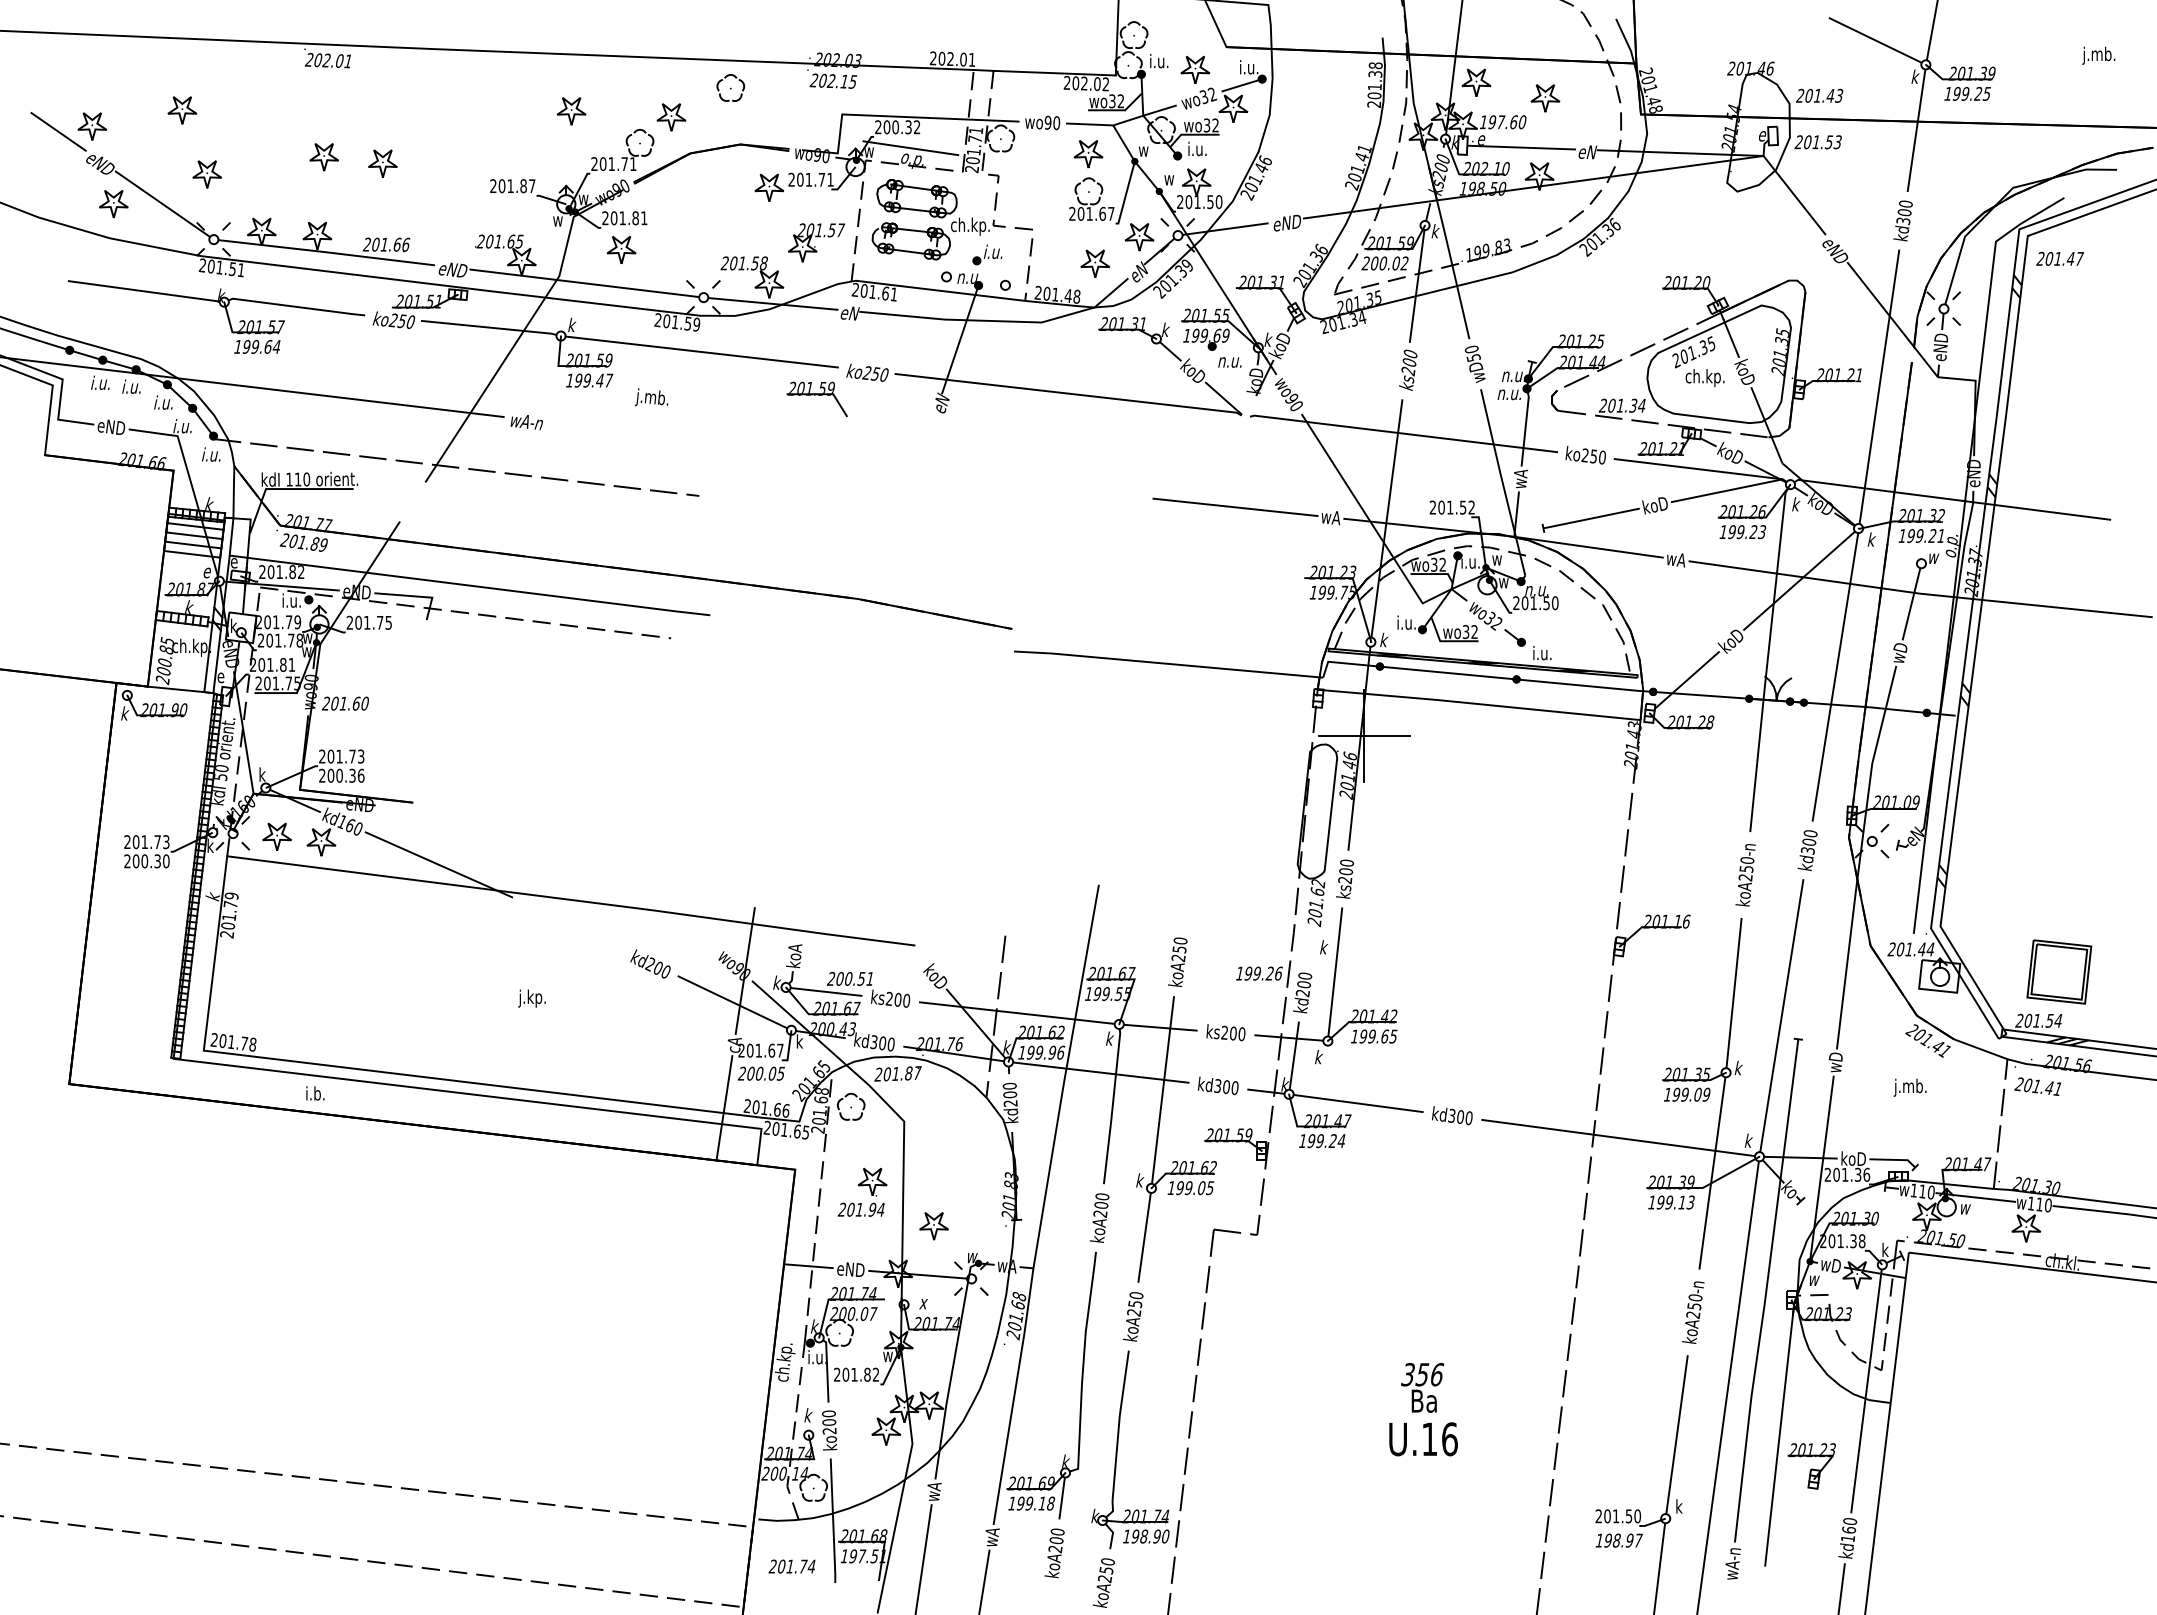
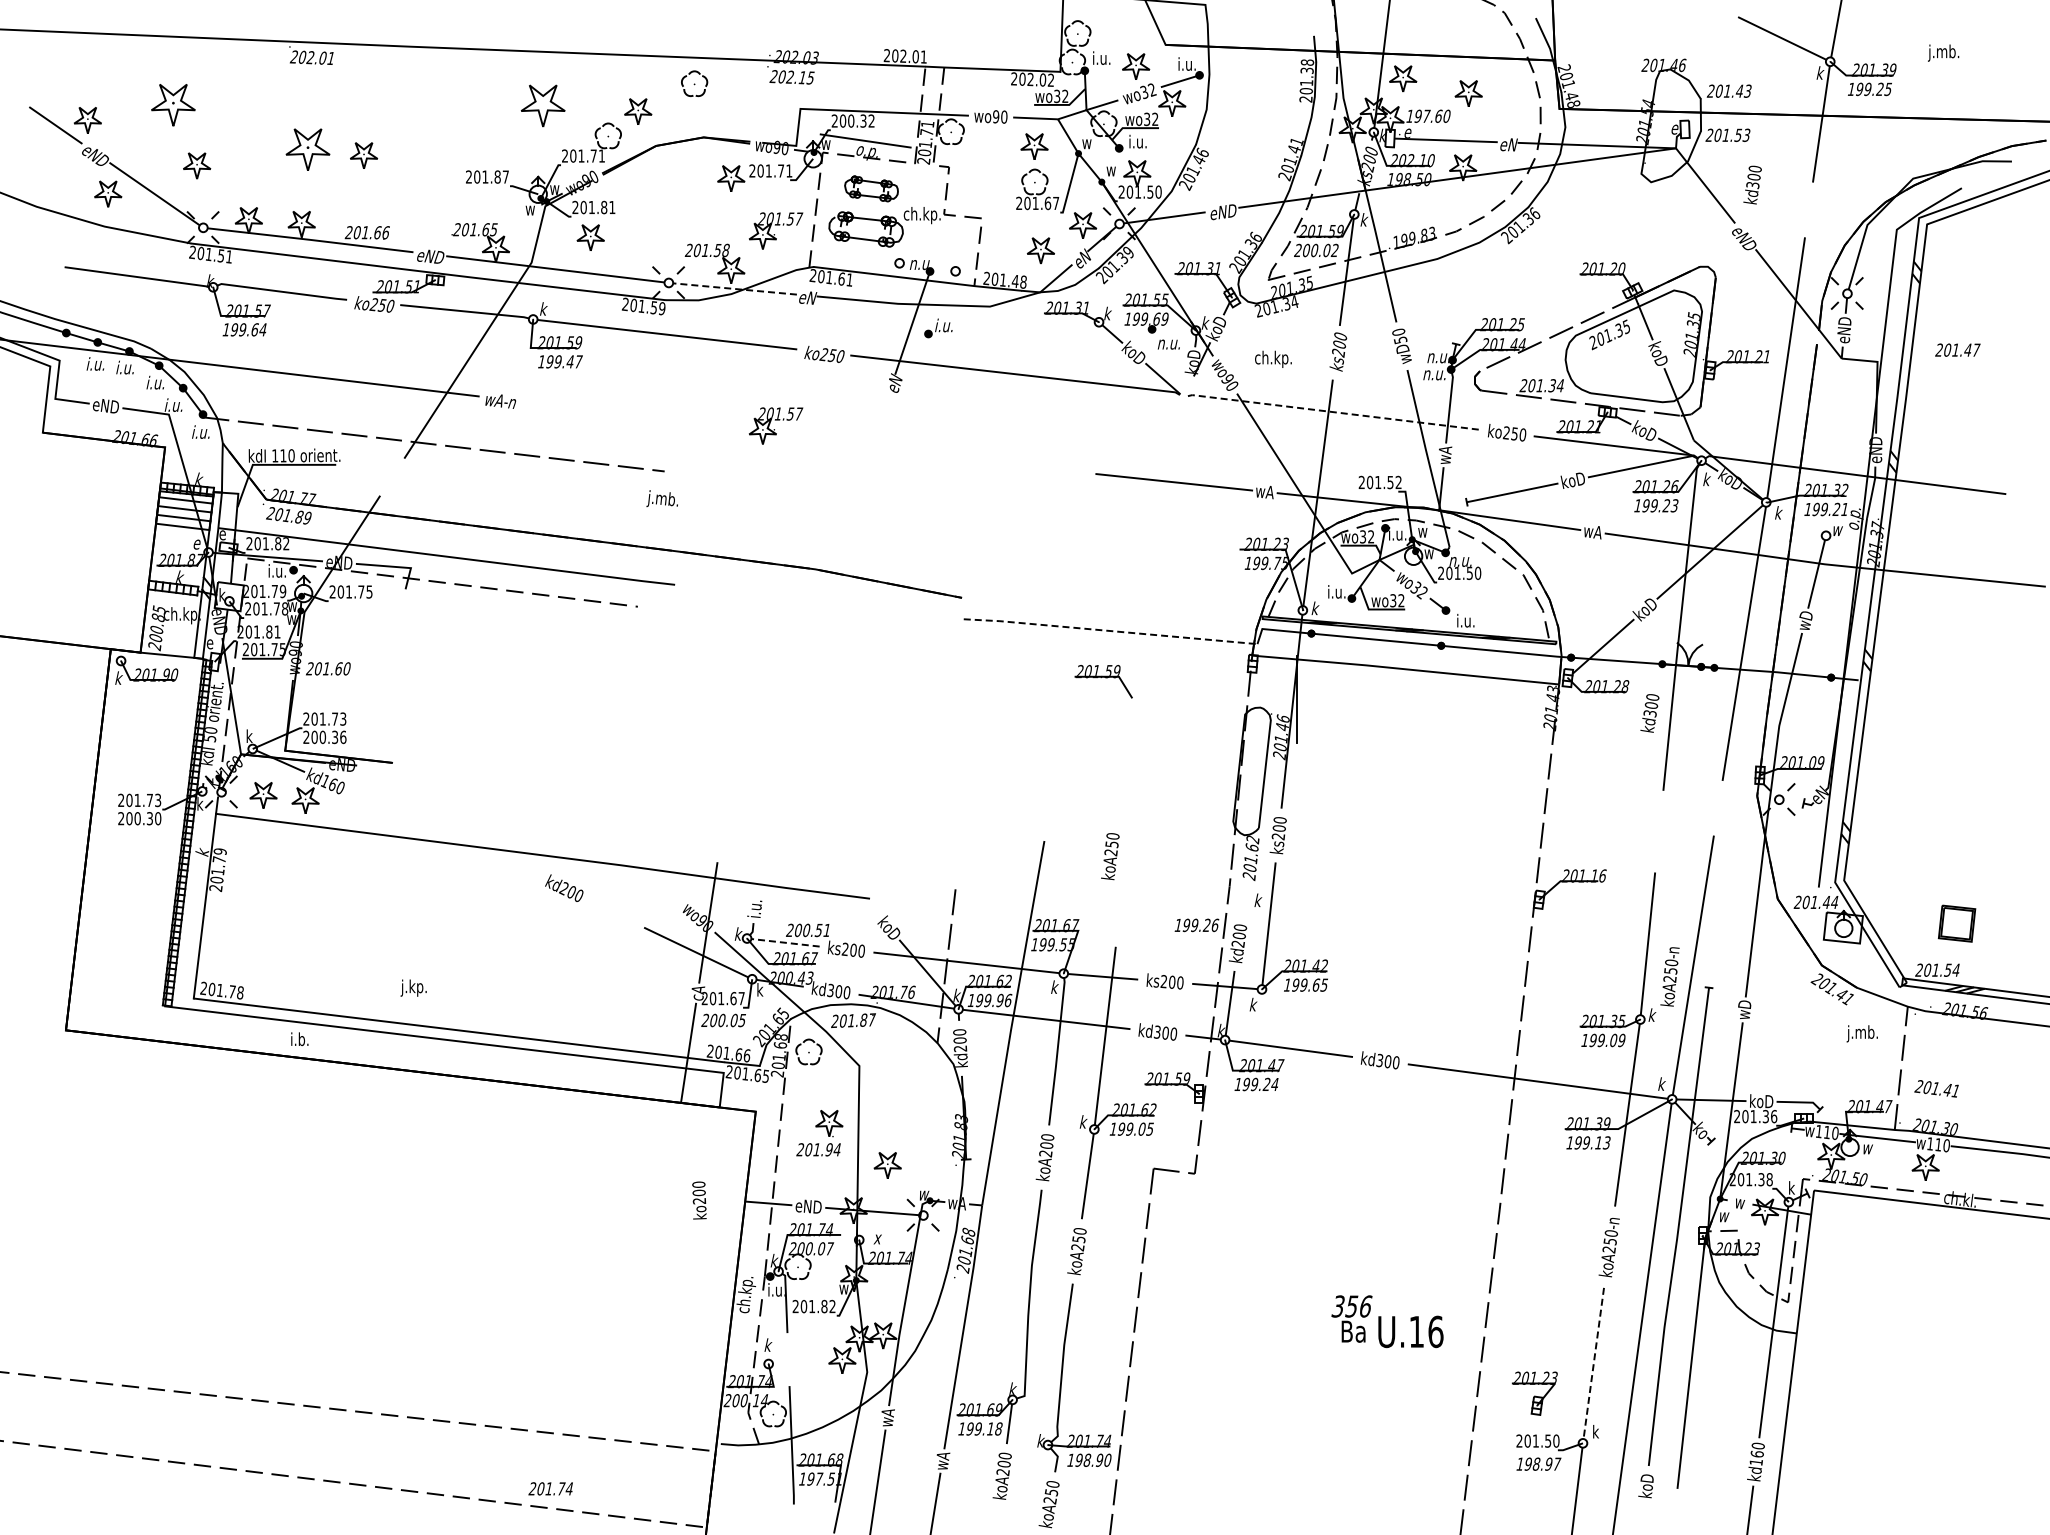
text: (2098, 55) -> (1943, 52), moved
part: (182, 109) -> (173, 104), size x1.6
part: (571, 110) -> (543, 105), size x1.6
part: (324, 157) -> (308, 149), size x1.6
part: (916, 198) -> (871, 188), size x0.7
text: (1902, 220) -> (1752, 184), moved
text: (987, 255) -> (938, 328), moved
text: (2059, 258) -> (1957, 349), moved
line: (772, 303) -> (734, 288), solid -> dashed
text: (1705, 377) -> (1273, 358), moved
text: (650, 397) -> (661, 498), moved
part: (817, 399) -> (1103, 681), moved
line: (1404, 433) -> (1334, 412), solid -> dashed
part: (815, 447) -> (775, 425), added
line: (1168, 664) -> (1110, 631), solid -> dashed
line: (1364, 735) -> (1296, 699), removed
text: (1807, 850) -> (1649, 713), moved
line: (438, 864) -> (416, 821), removed
text: (1745, 874) -> (1669, 976), moved
text: (793, 955) -> (754, 908), koA -> i.u.
text: (1177, 962) -> (1110, 856), moved
text: (650, 963) -> (564, 887), moved
part: (2058, 971) -> (1956, 923), size x0.6
line: (826, 991) -> (785, 942), solid -> dashed
text: (531, 997) -> (413, 987), moved
text: (2037, 1086) -> (1936, 1088), moved
text: (1909, 1087) -> (1861, 1033), moved
text: (1831, 1265) -> (1740, 1202), wD -> w
text: (829, 1430) -> (699, 1200), moved
line: (1676, 1434) -> (1593, 1363), solid -> dashed
text: (1423, 1438) -> (1410, 1331), moved
part: (1811, 1466) -> (1534, 1393), moved
text: (1732, 1564) -> (1646, 1486), wA-n -> koD
text: (791, 1566) -> (550, 1488), moved

